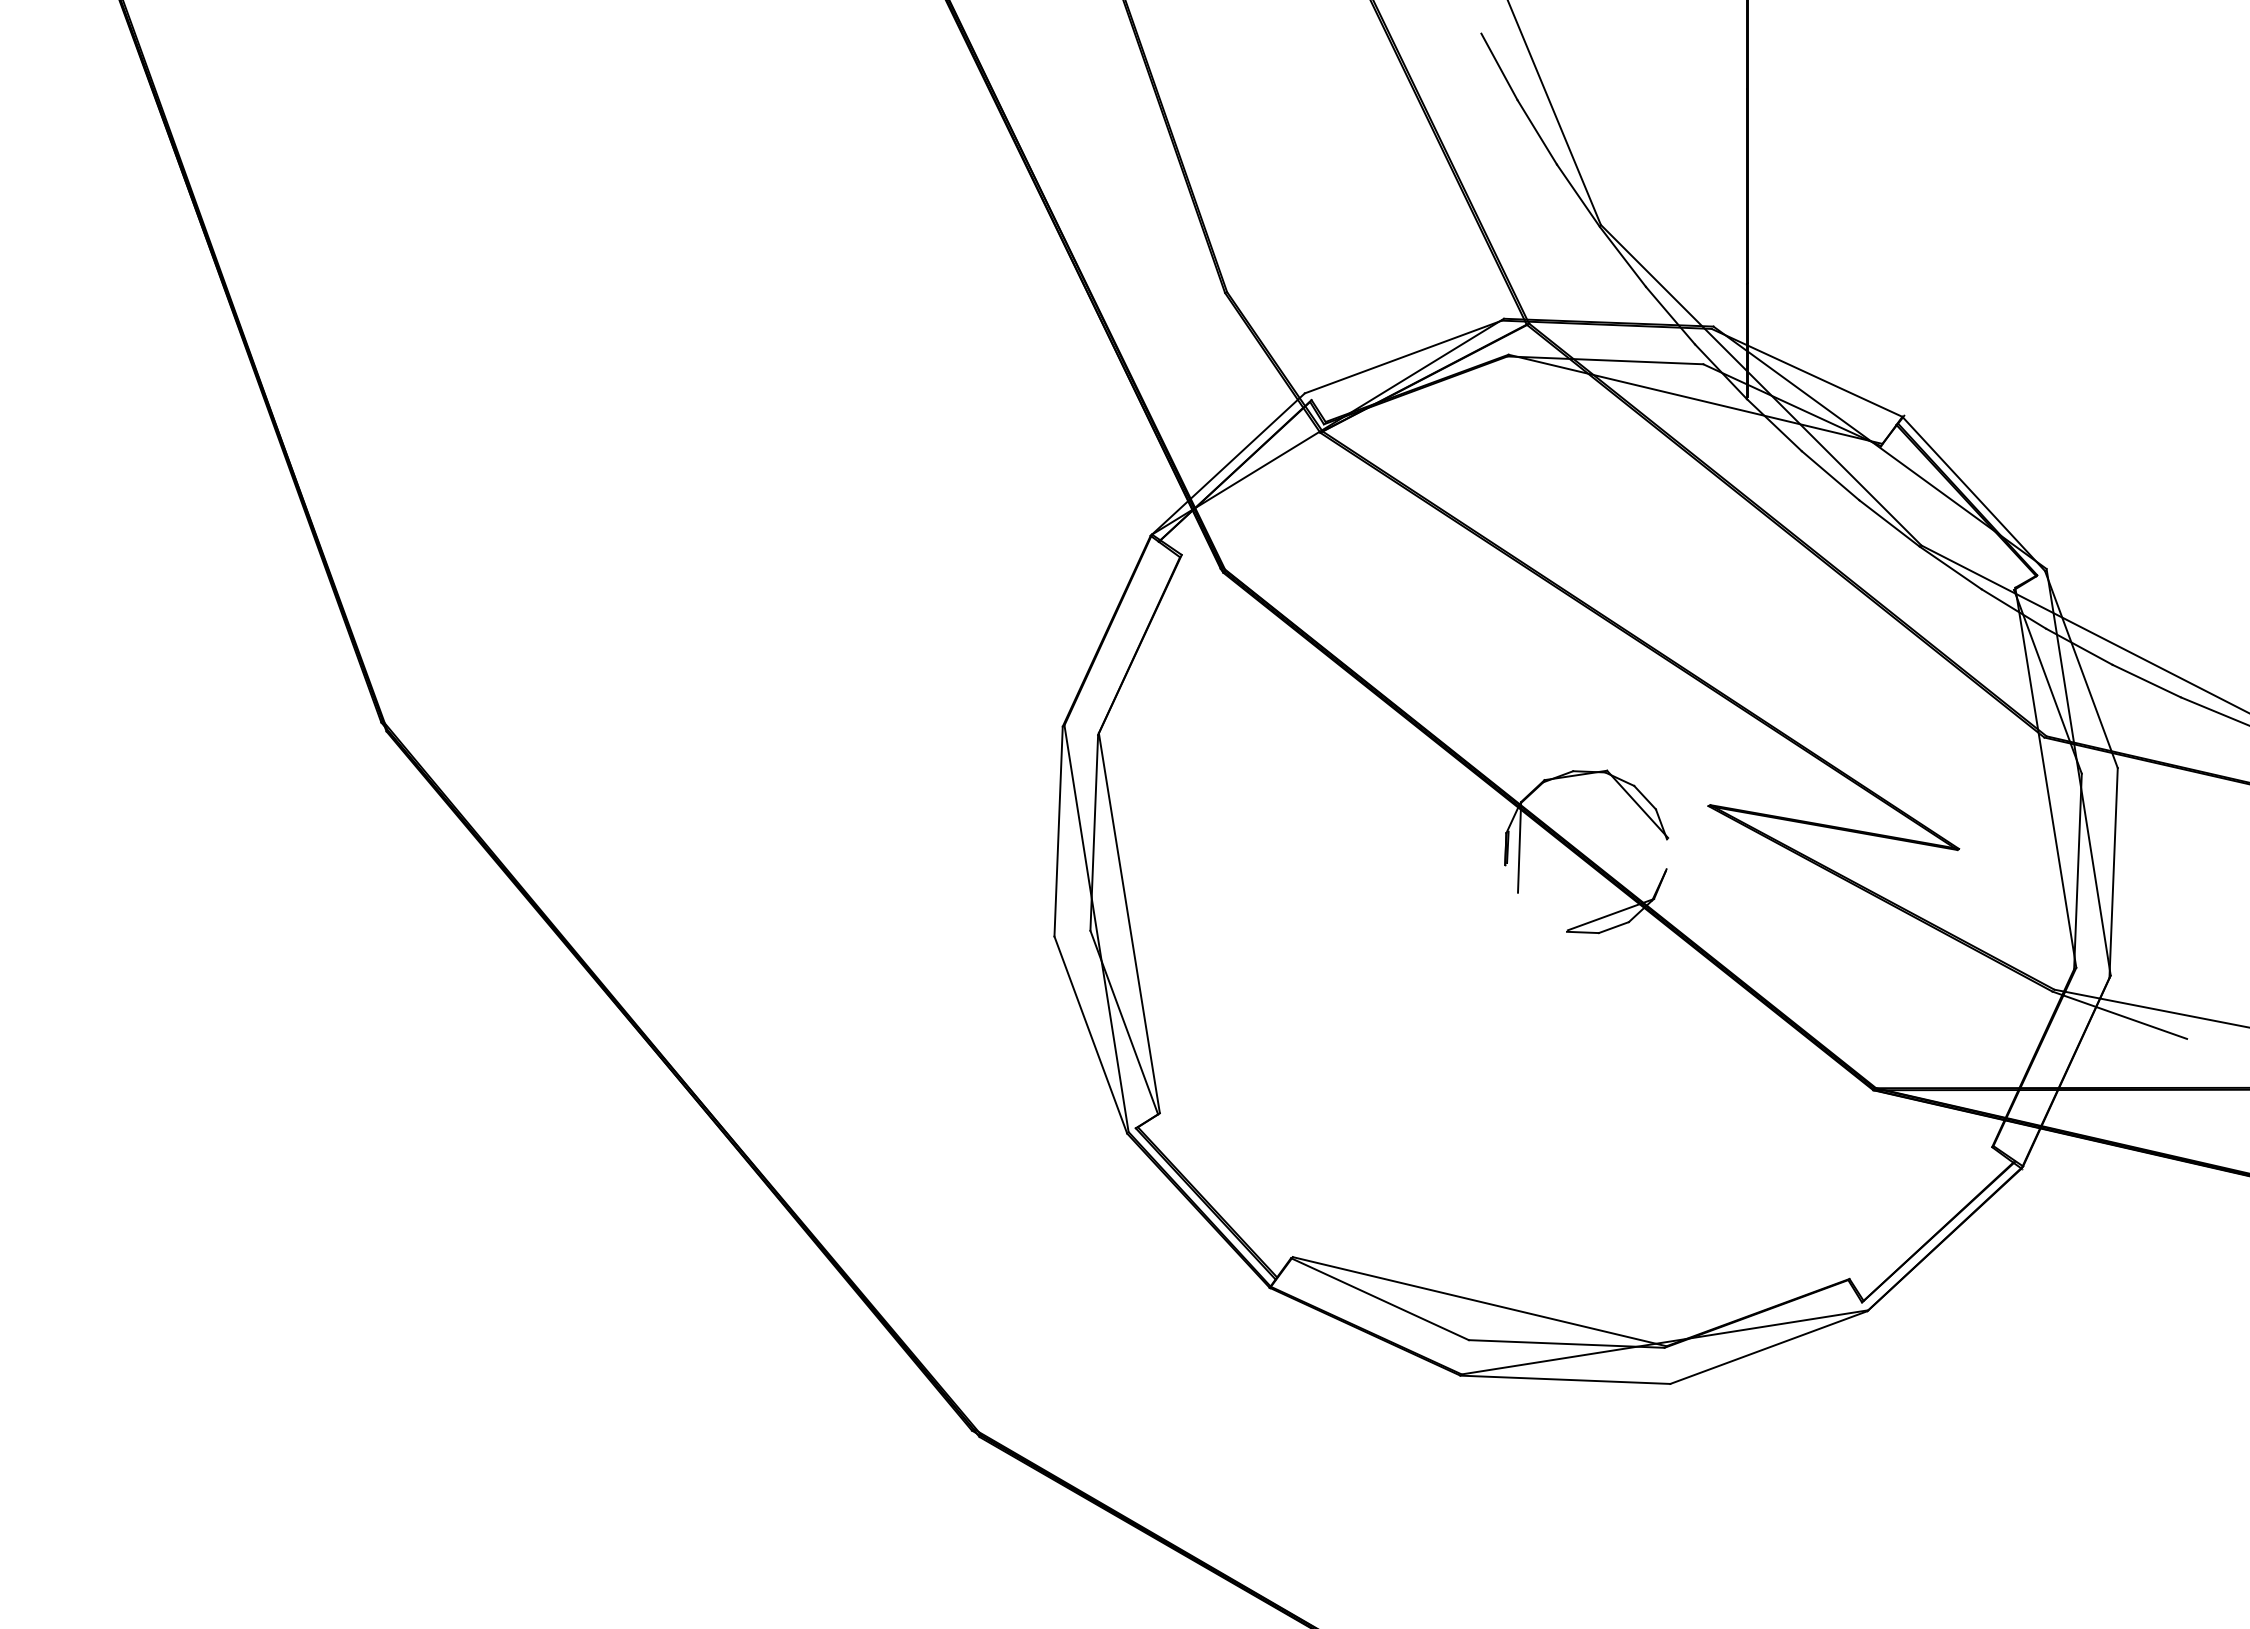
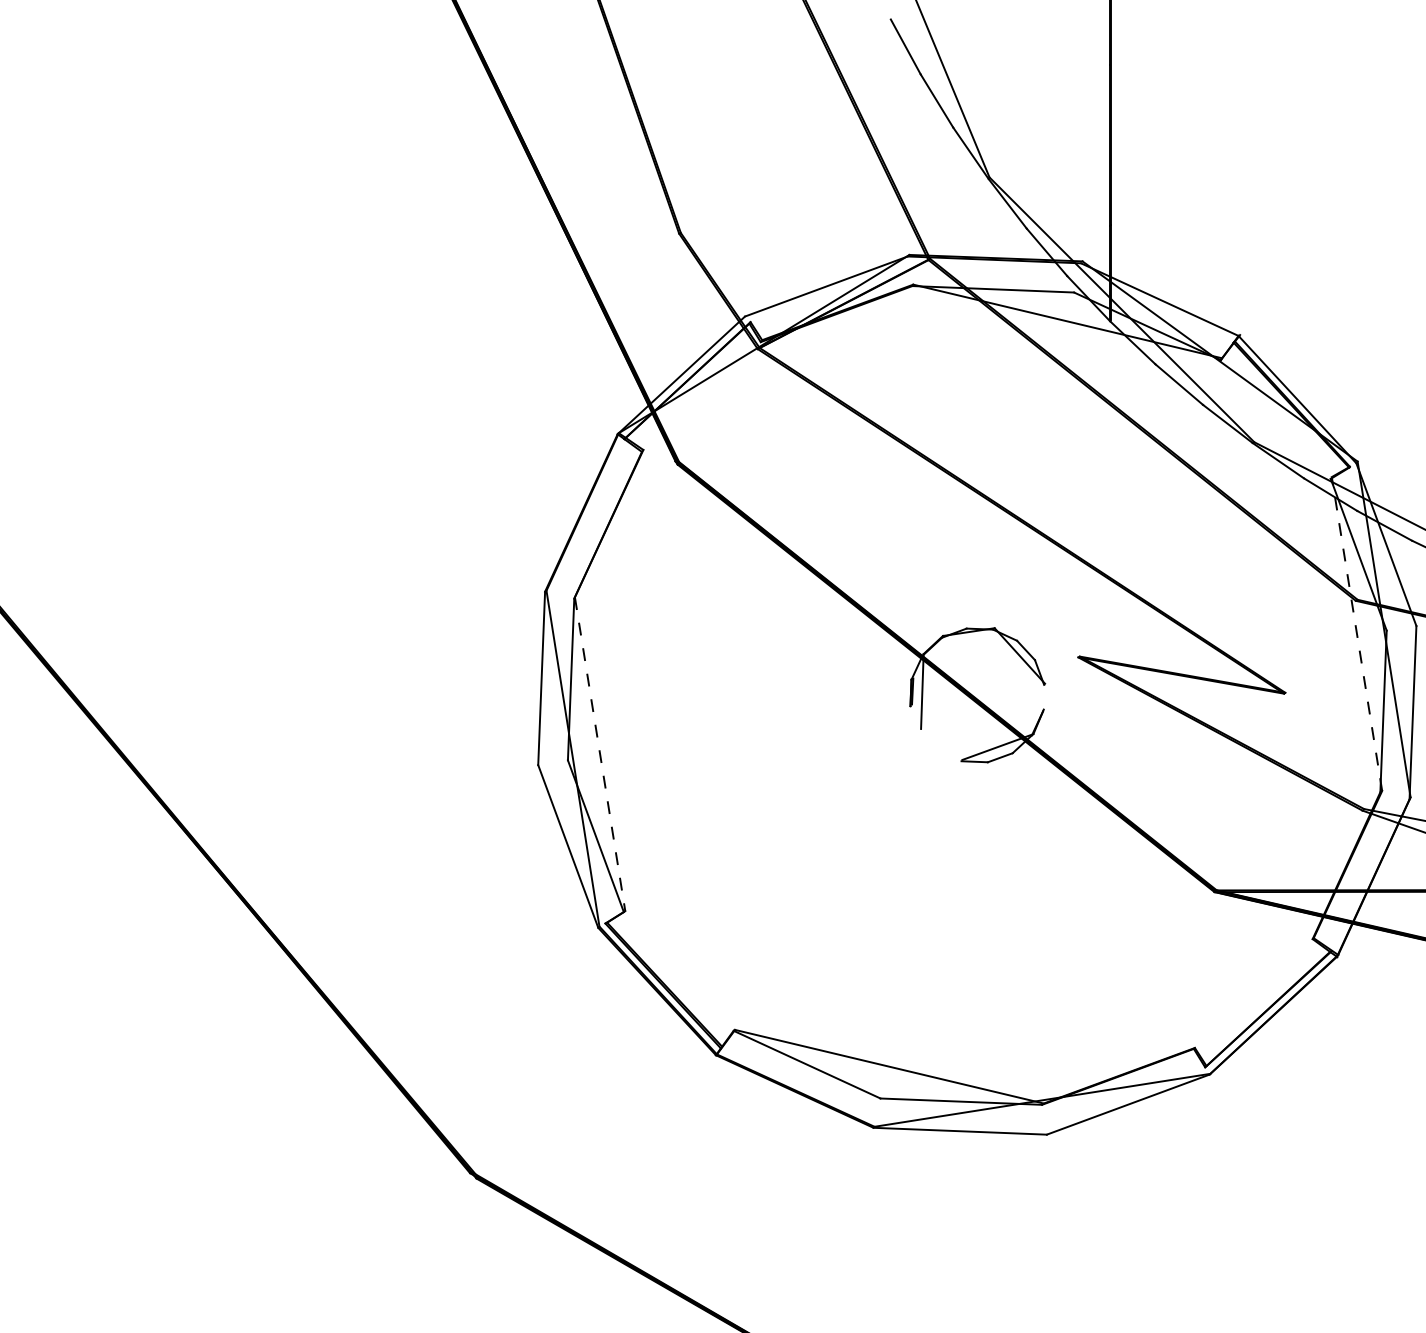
line: (2045, 777) -> (1356, 633), solid -> dashed
line: (1129, 923) -> (600, 754), solid -> dashed

